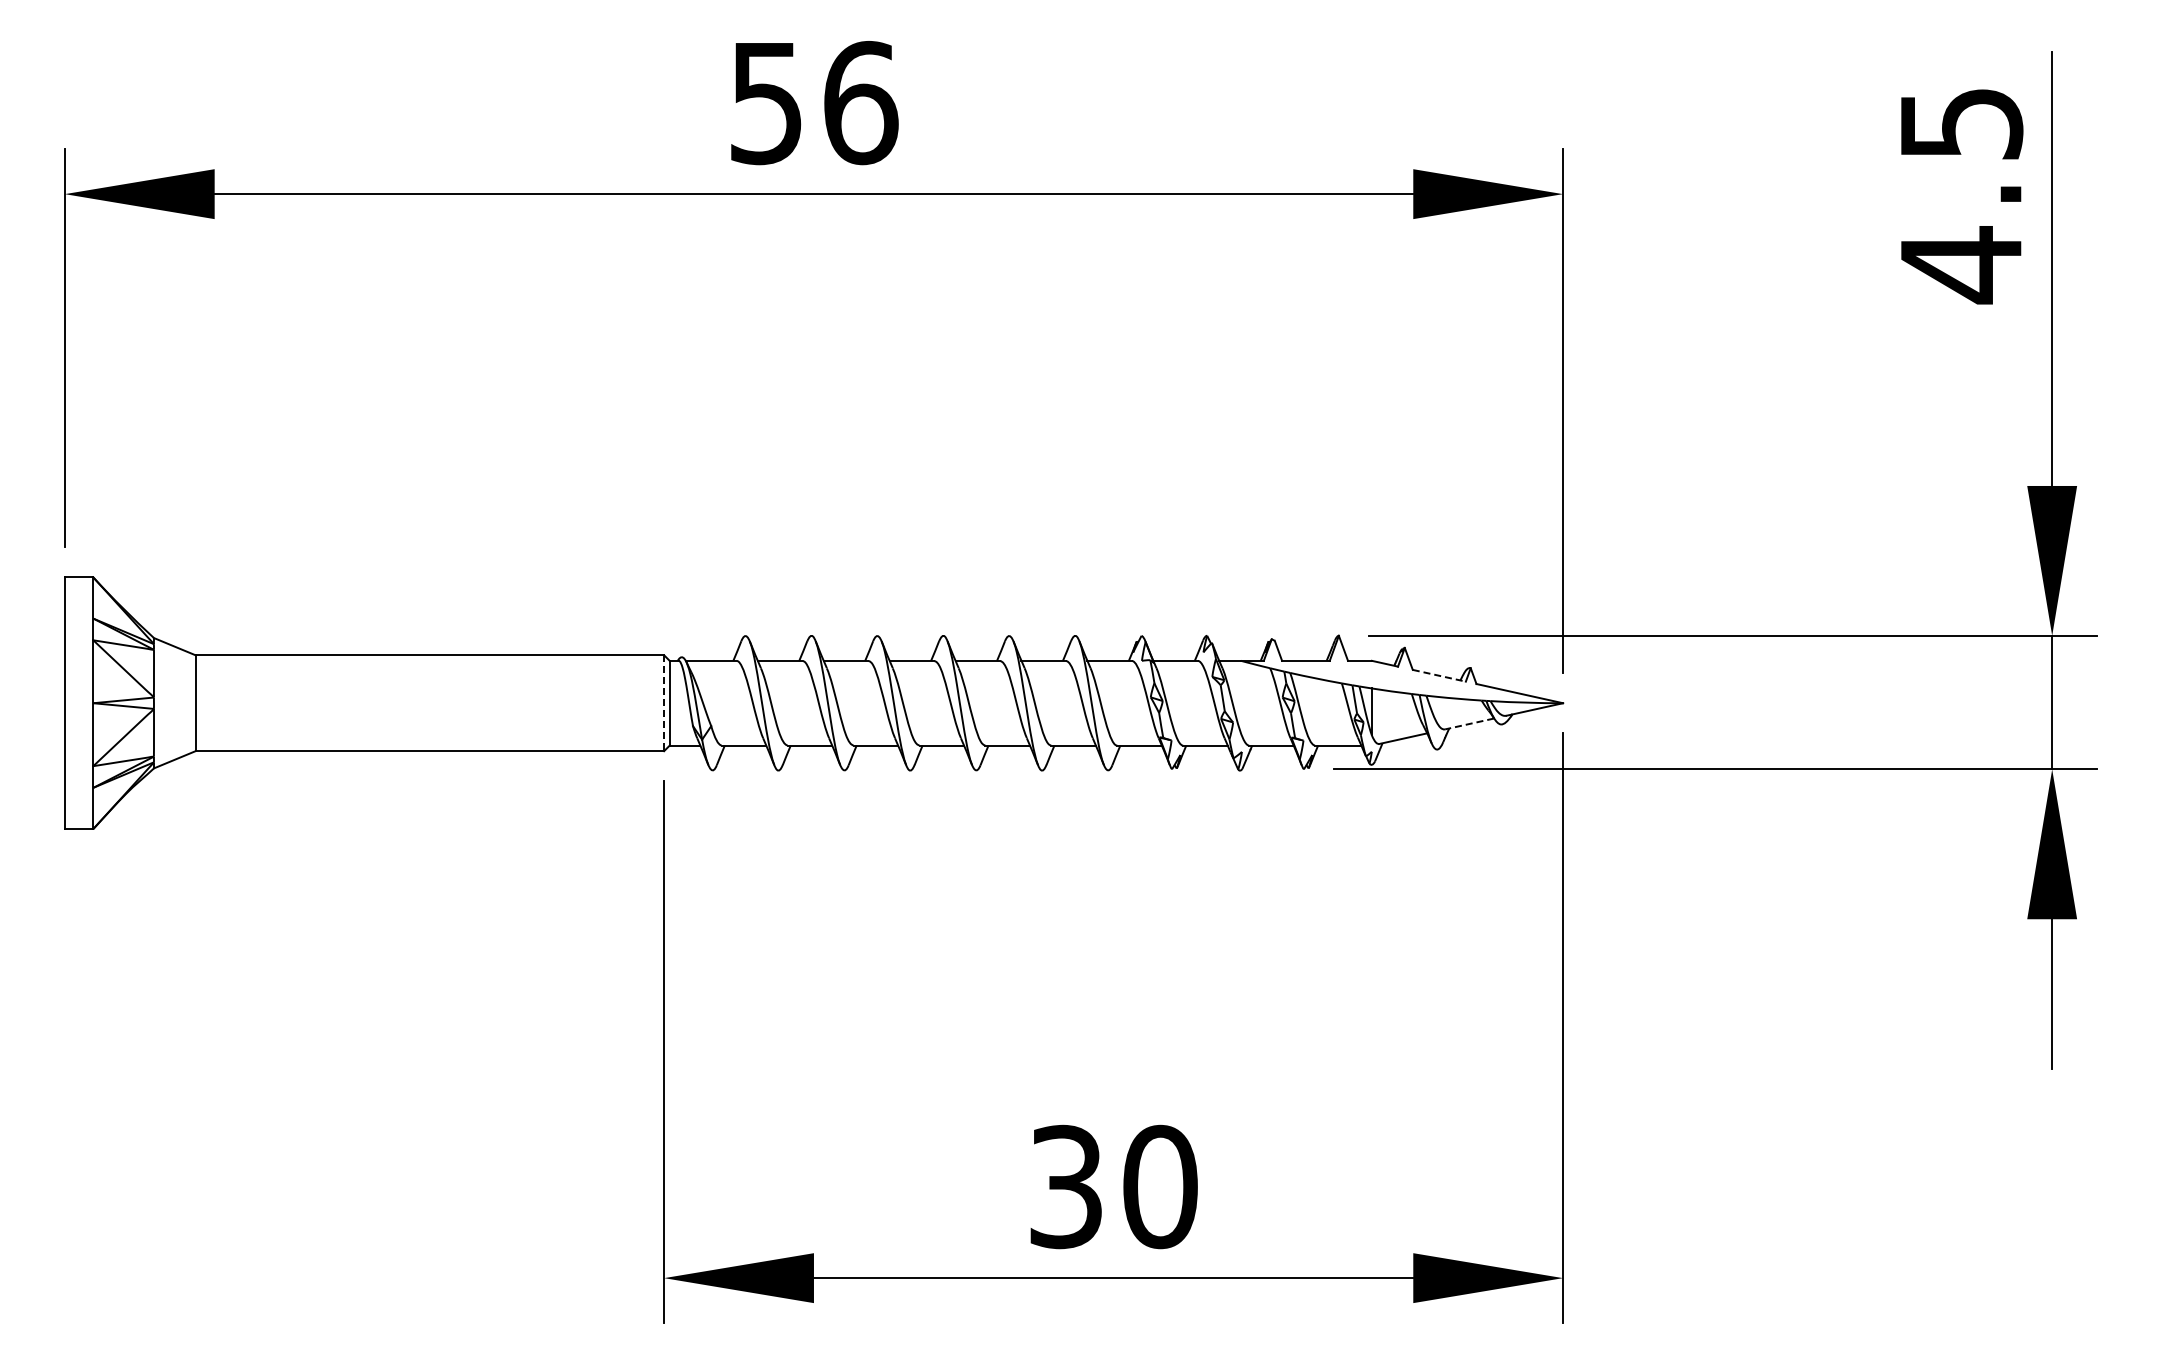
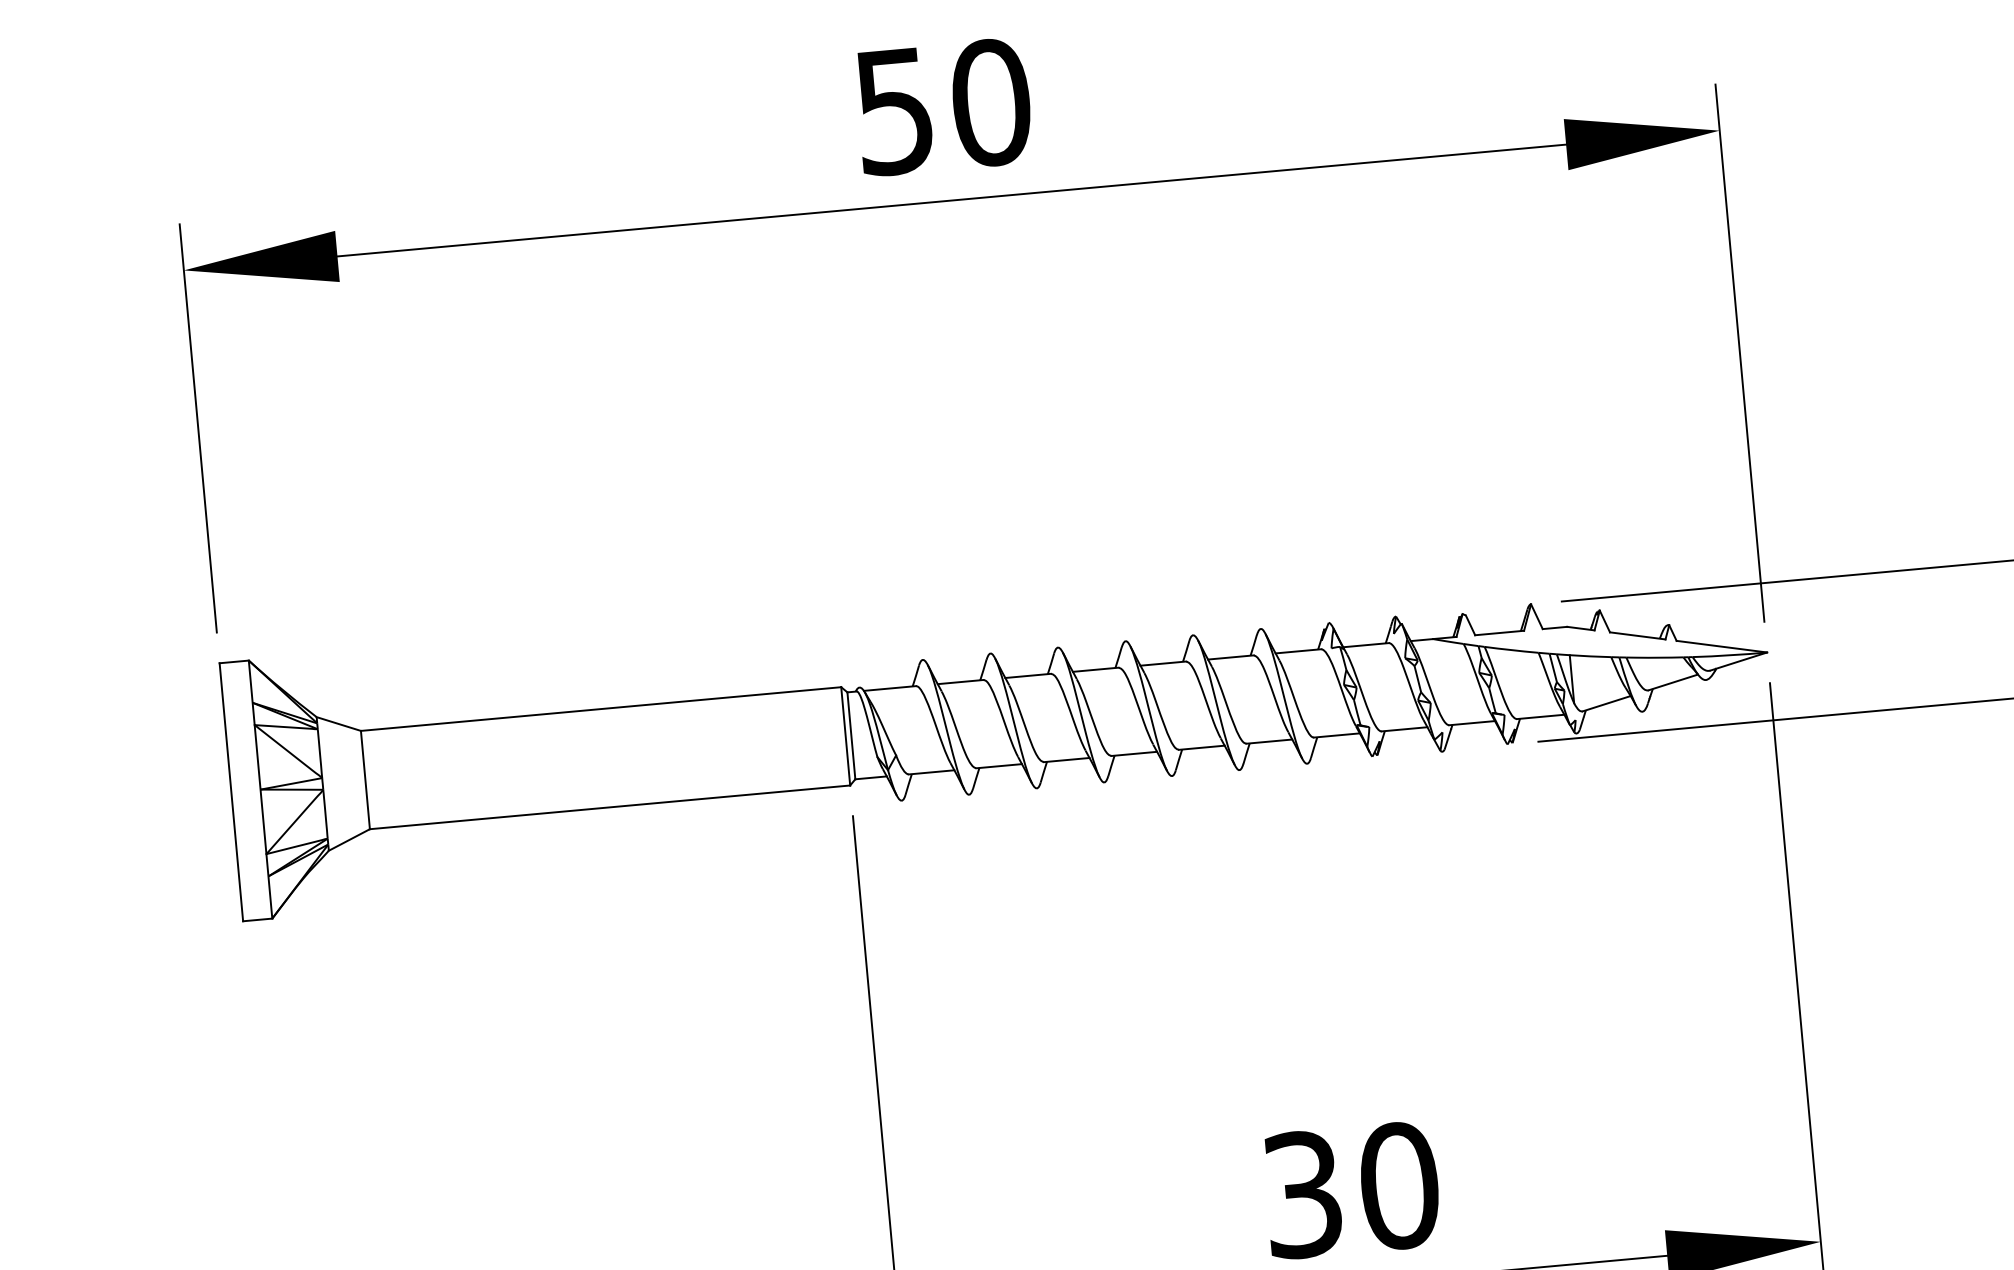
text: (860, 103) -> (991, 103), 56 -> 50
line: (1439, 675) -> (1637, 635), dashed -> solid
line: (664, 703) -> (846, 736), dashed -> solid
line: (1469, 724) -> (1673, 683), dashed -> solid

